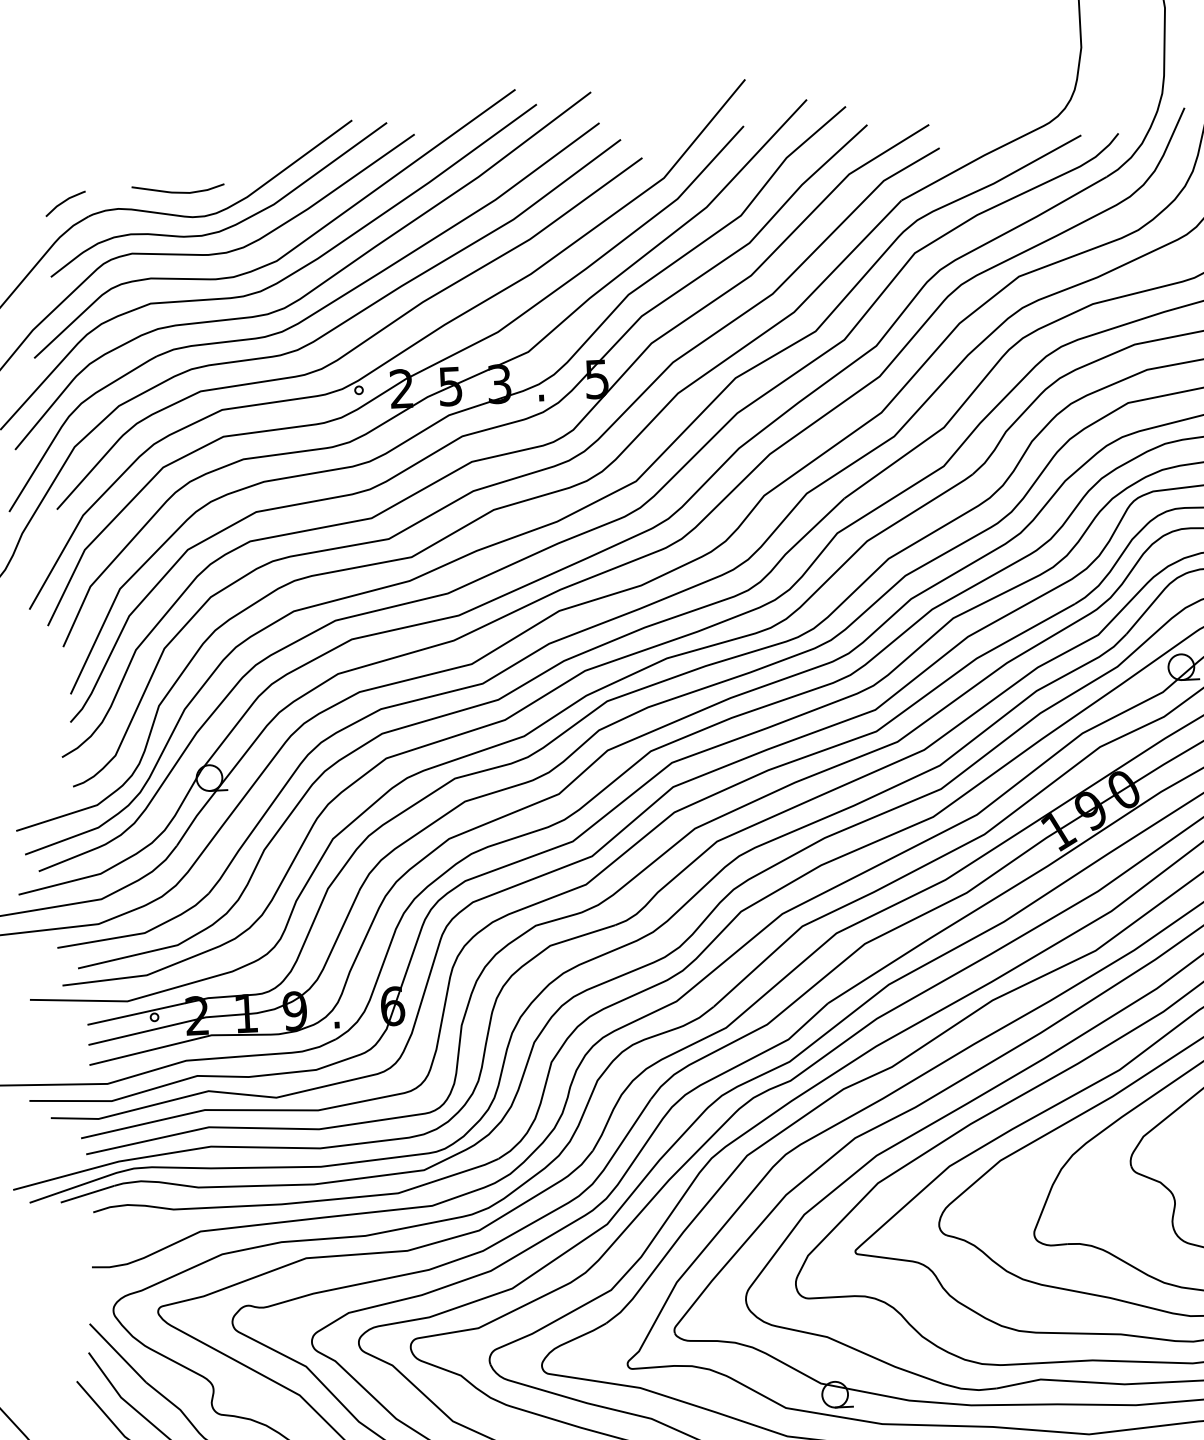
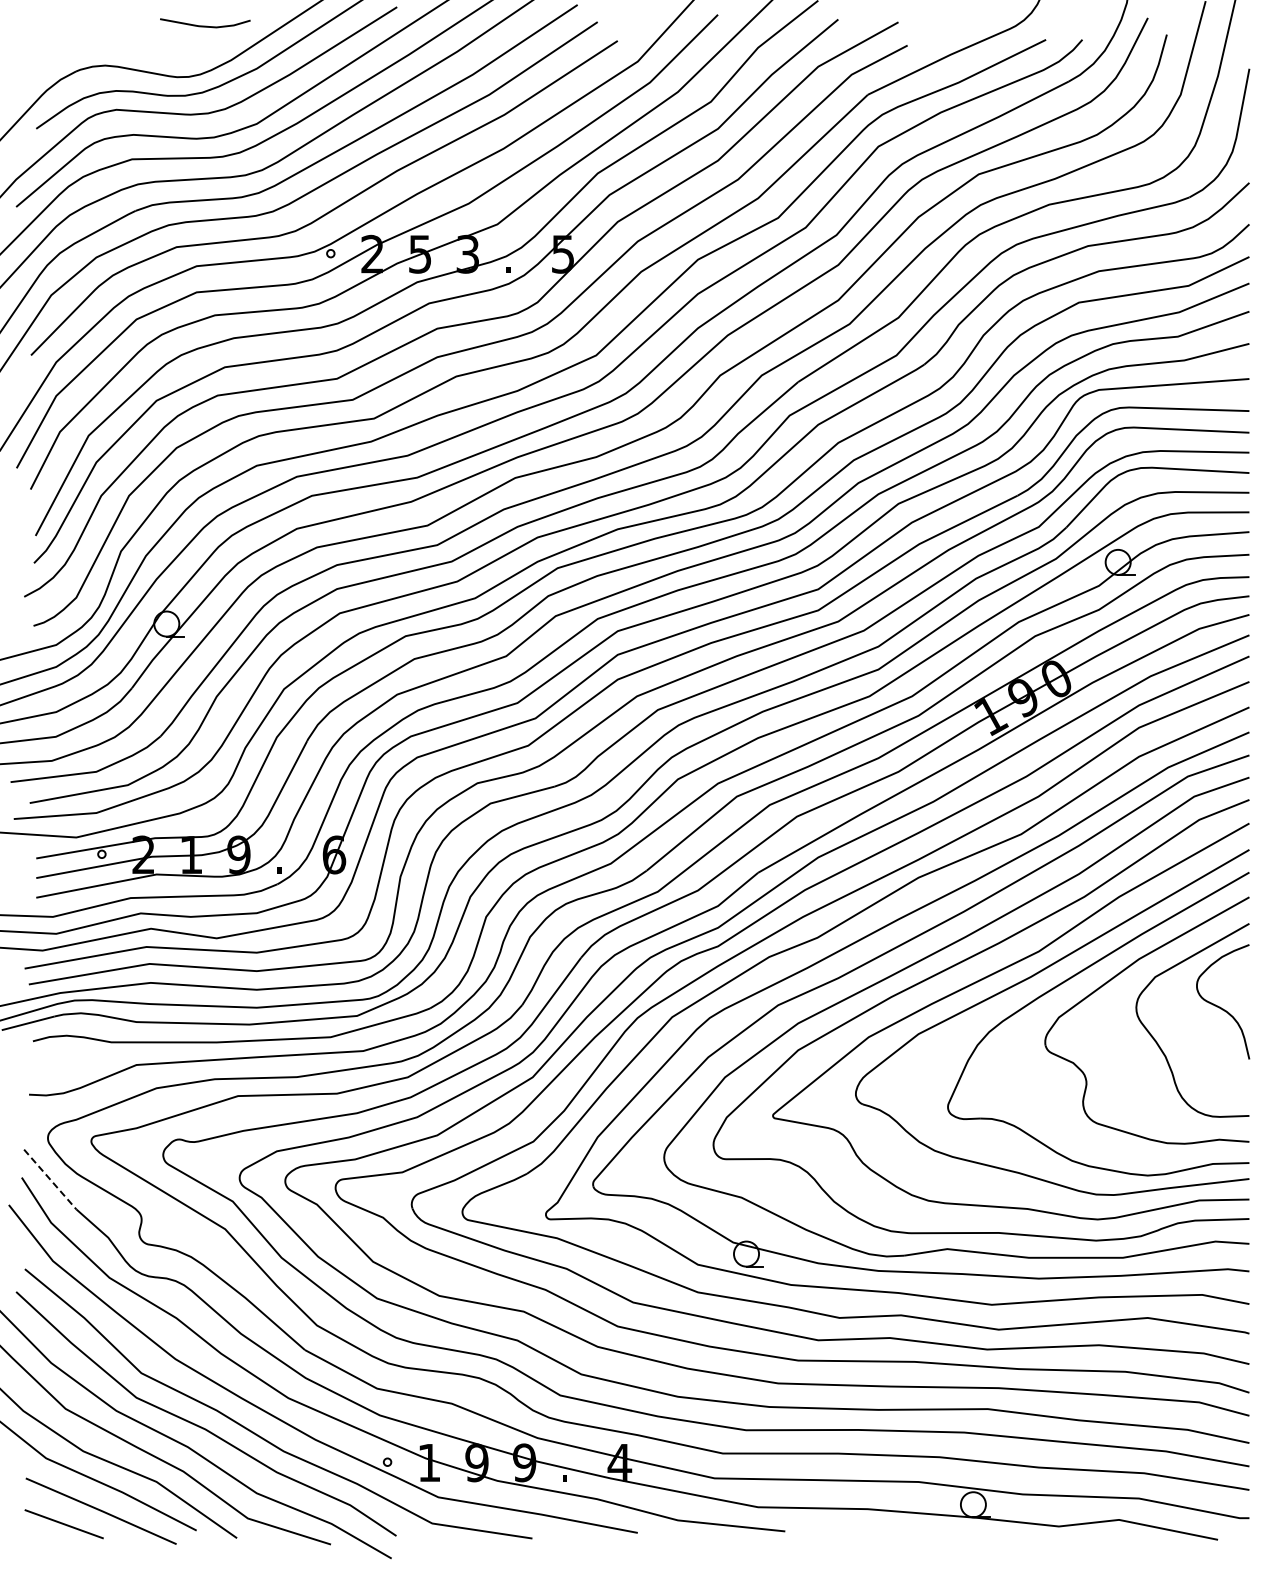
curve: (178, 191) -> (205, 25), moved
line: (64, 202) -> (53, 56), removed
line: (118, 1353) -> (50, 1179), solid -> dashed

